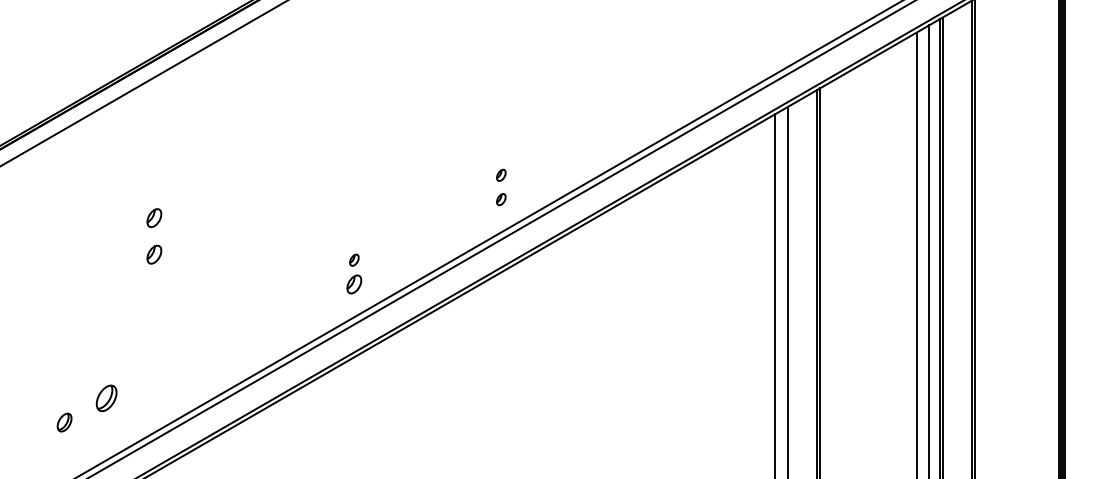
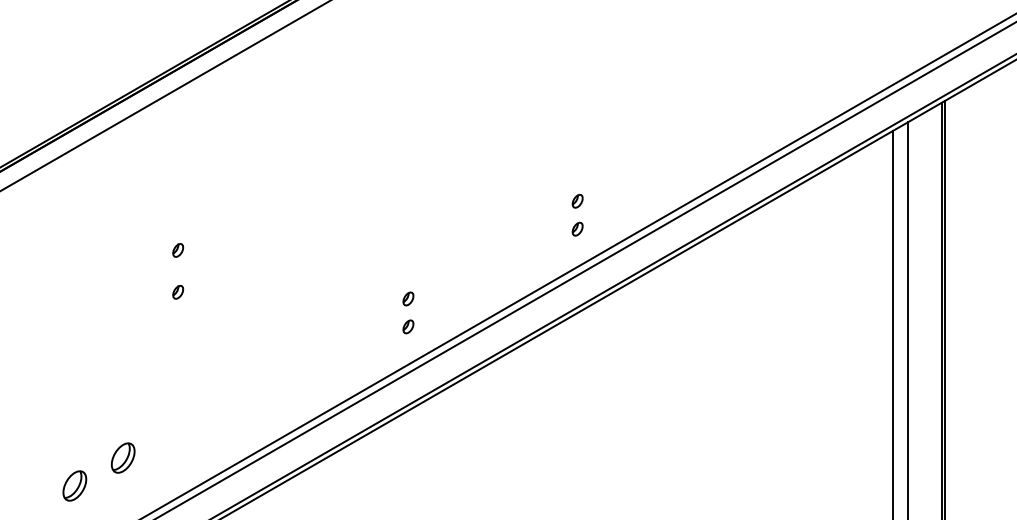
part: (154, 217) -> (178, 249), size x0.62
part: (154, 253) -> (178, 291), size x0.62
part: (354, 284) -> (408, 326), size x0.62
part: (64, 422) -> (74, 485), size x1.43

